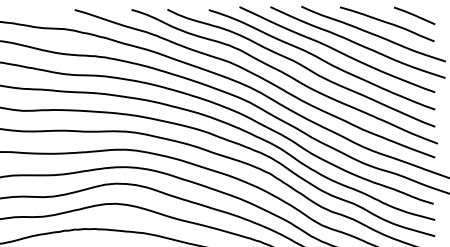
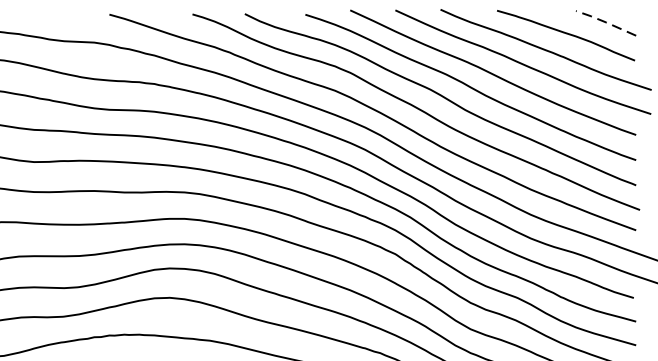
line: (414, 15) -> (605, 22), solid -> dashed

